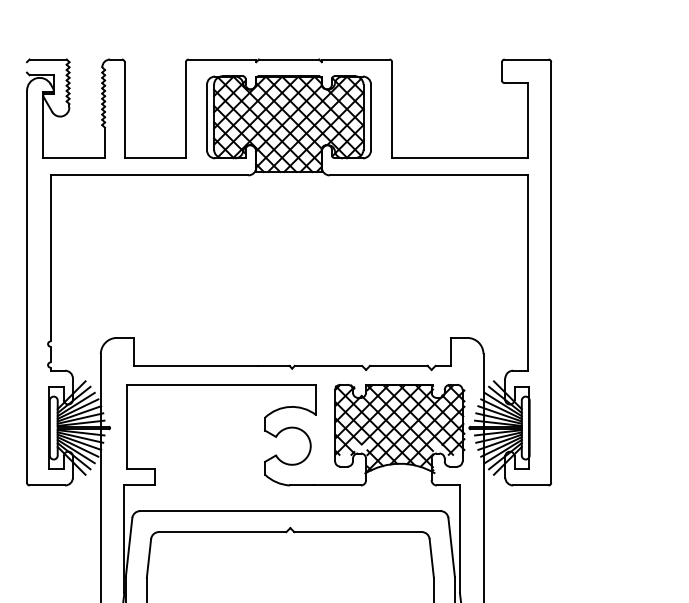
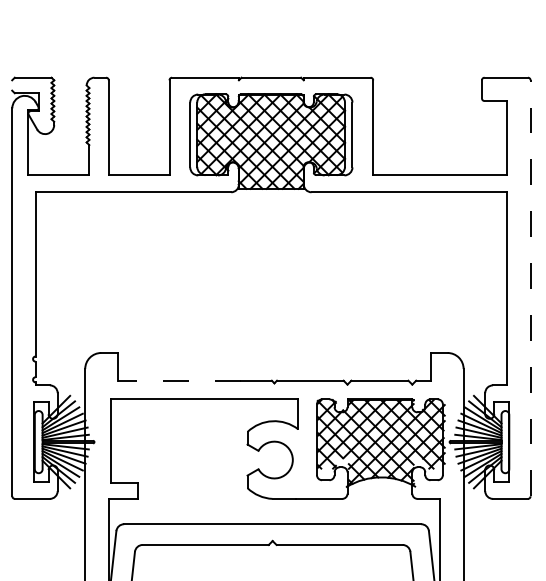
line: (551, 272) -> (530, 288), solid -> dashed
line: (195, 365) -> (178, 380), solid -> dashed

